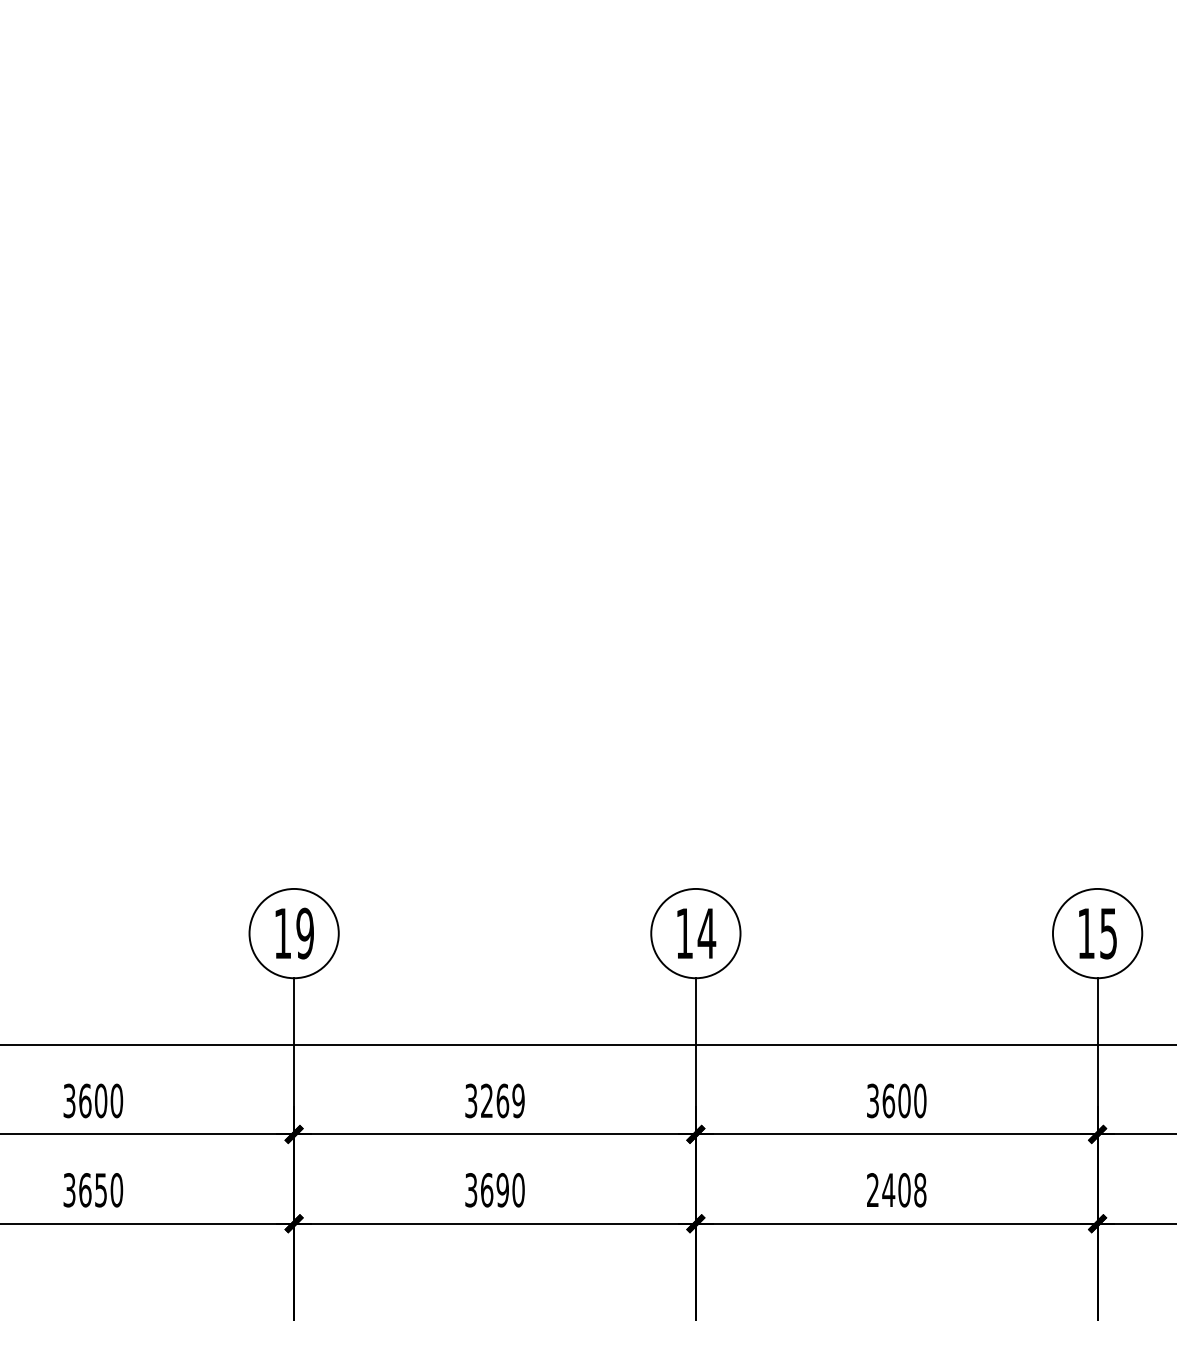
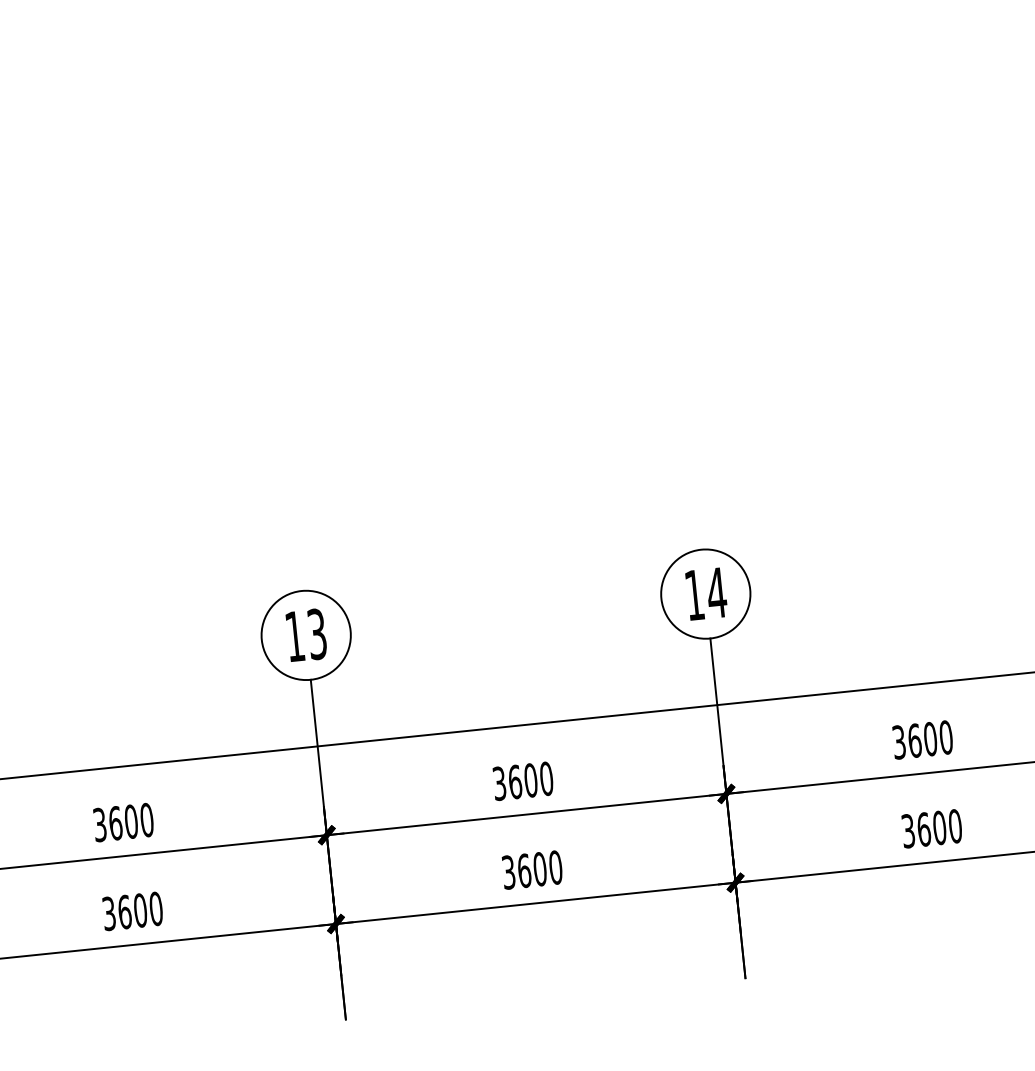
text: (304, 933) -> (316, 634), 19 -> 13
text: (502, 1100) -> (530, 780), 3269 -> 3600
text: (101, 1190) -> (140, 910), 3650 -> 3600
text: (502, 1190) -> (539, 869), 3690 -> 3600
text: (896, 1190) -> (931, 829), 2408 -> 3600

